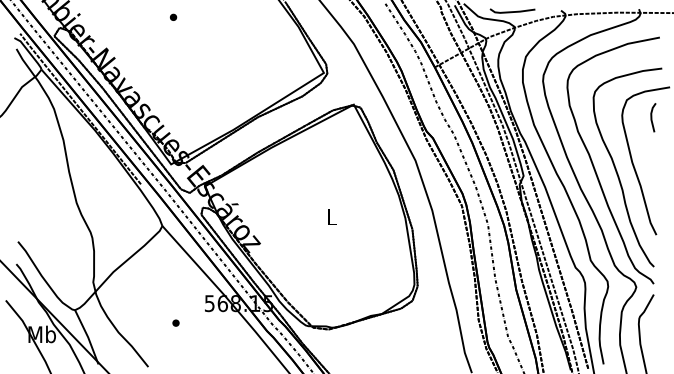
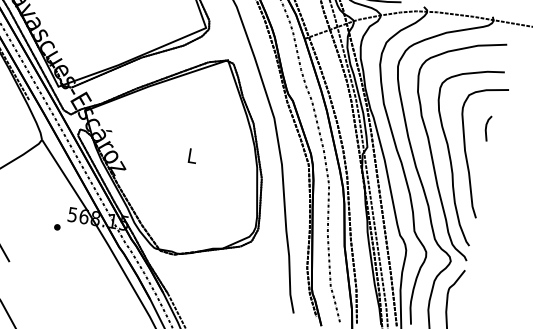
line: (652, 117) -> (486, 128), moved
part: (175, 322) -> (56, 226), moved

